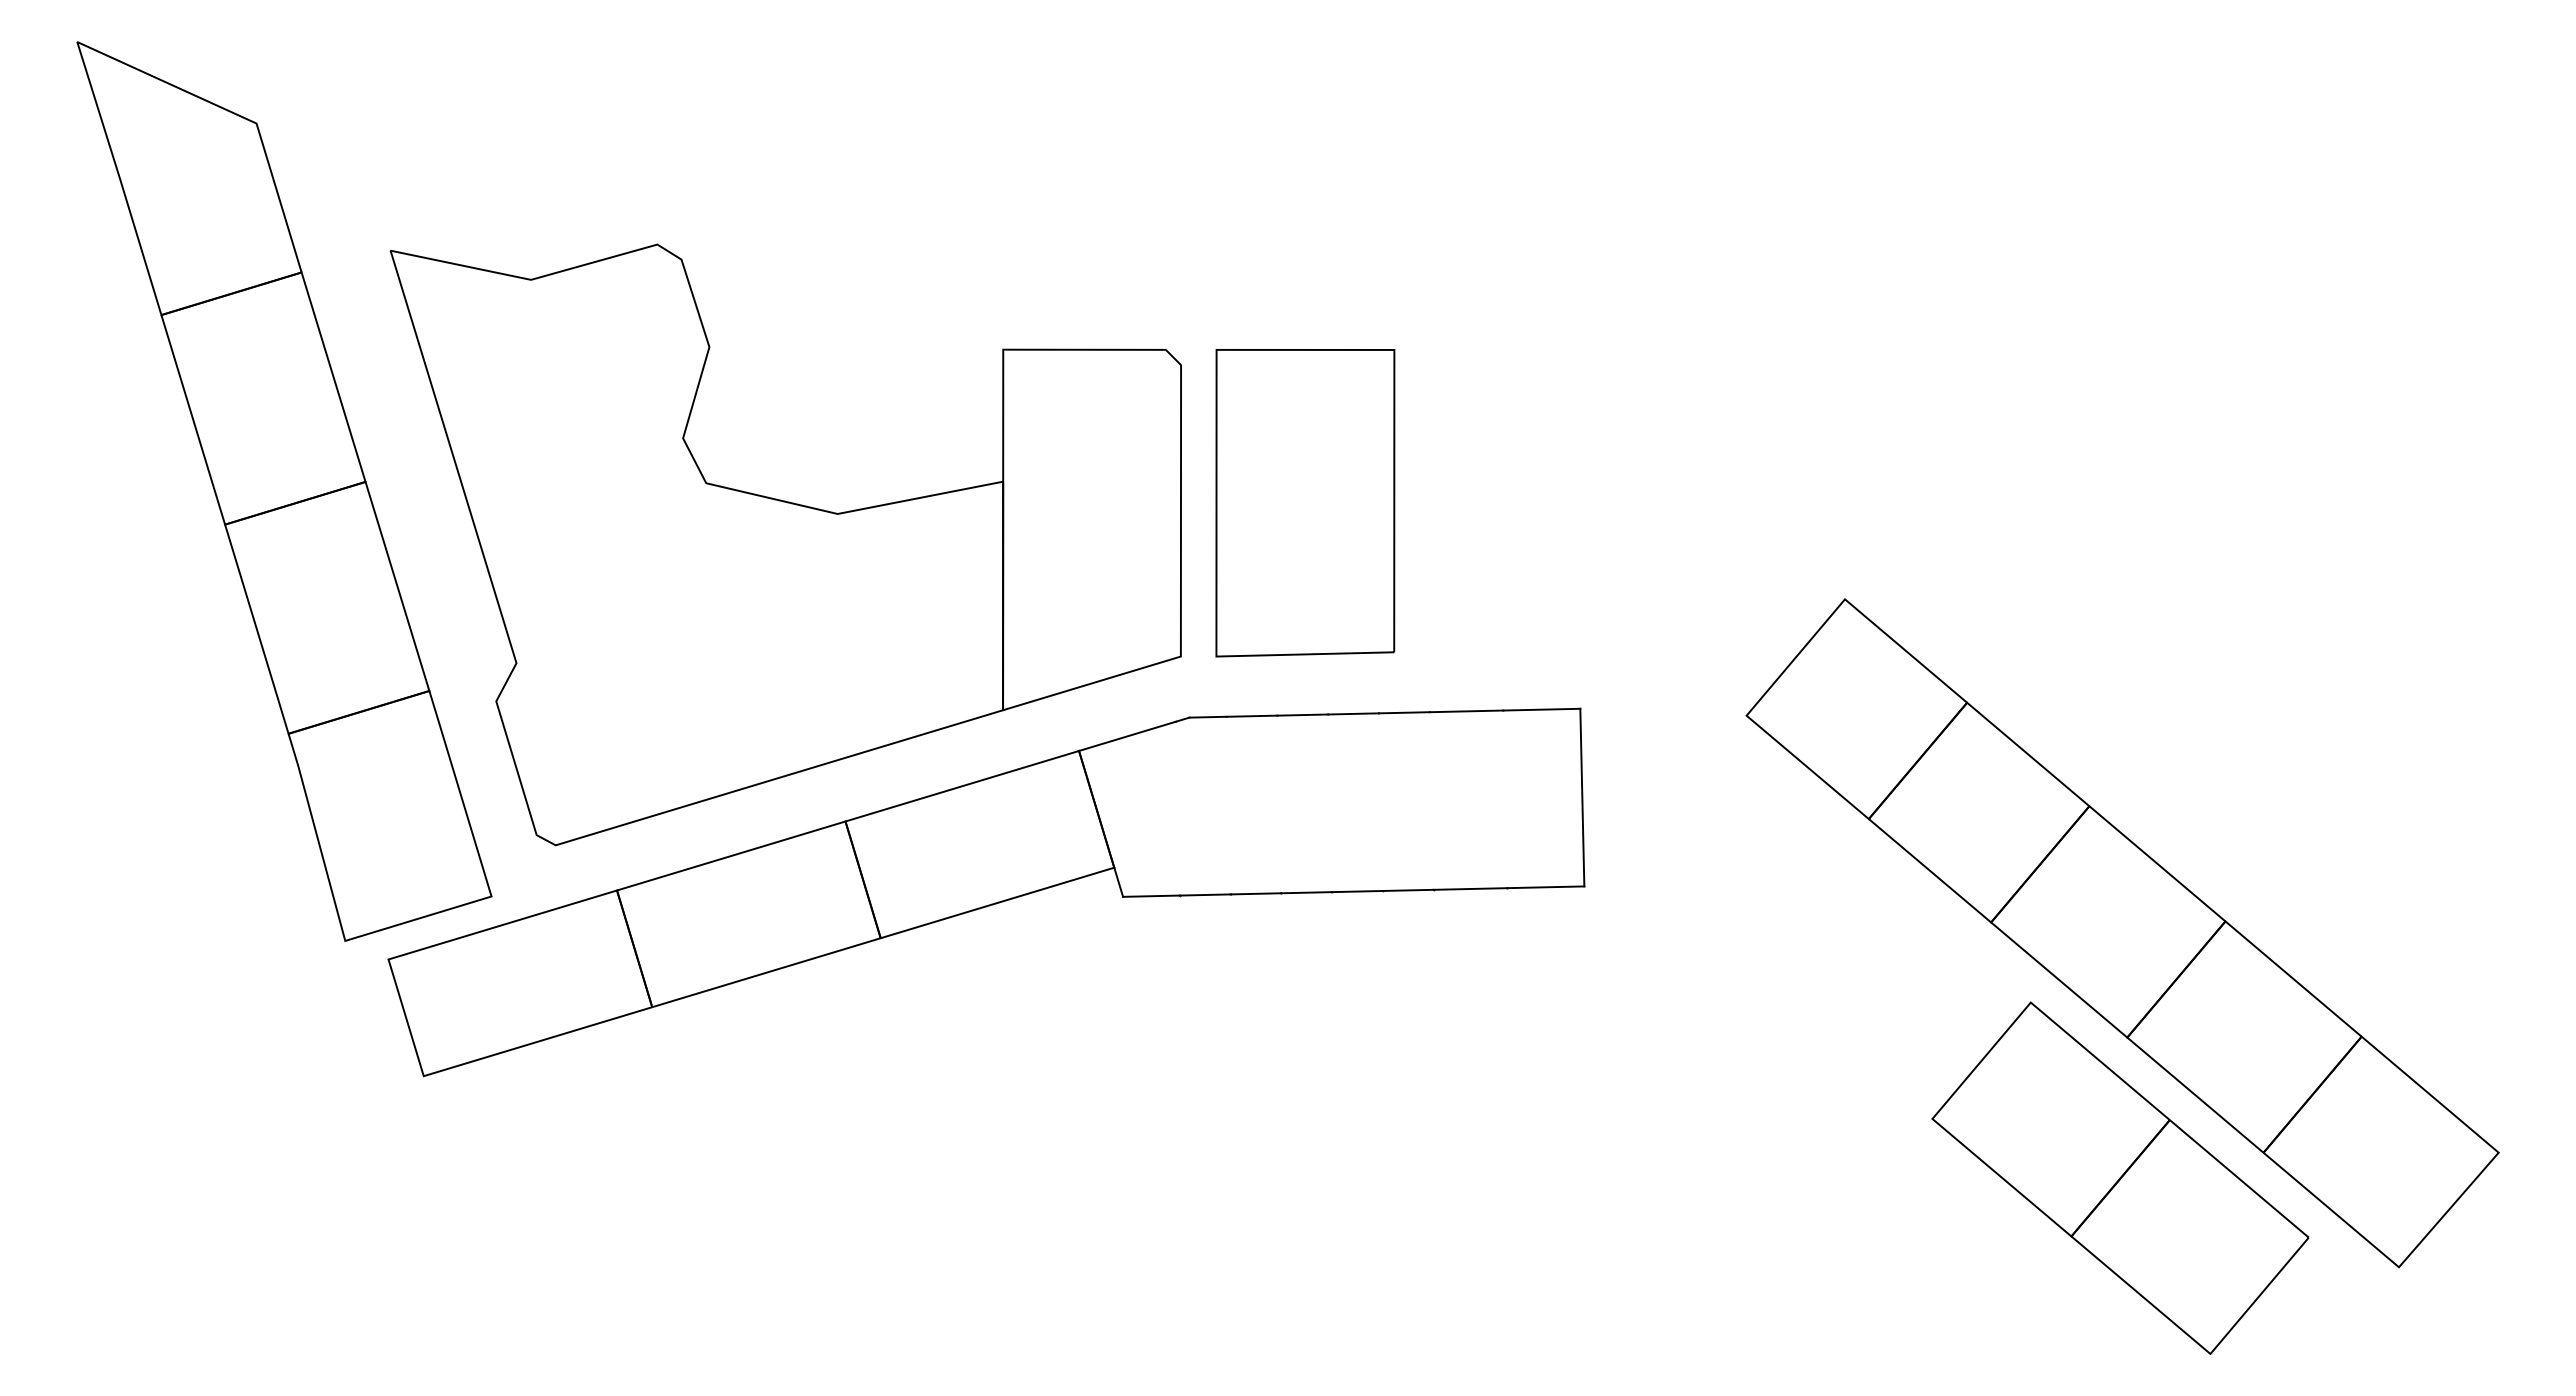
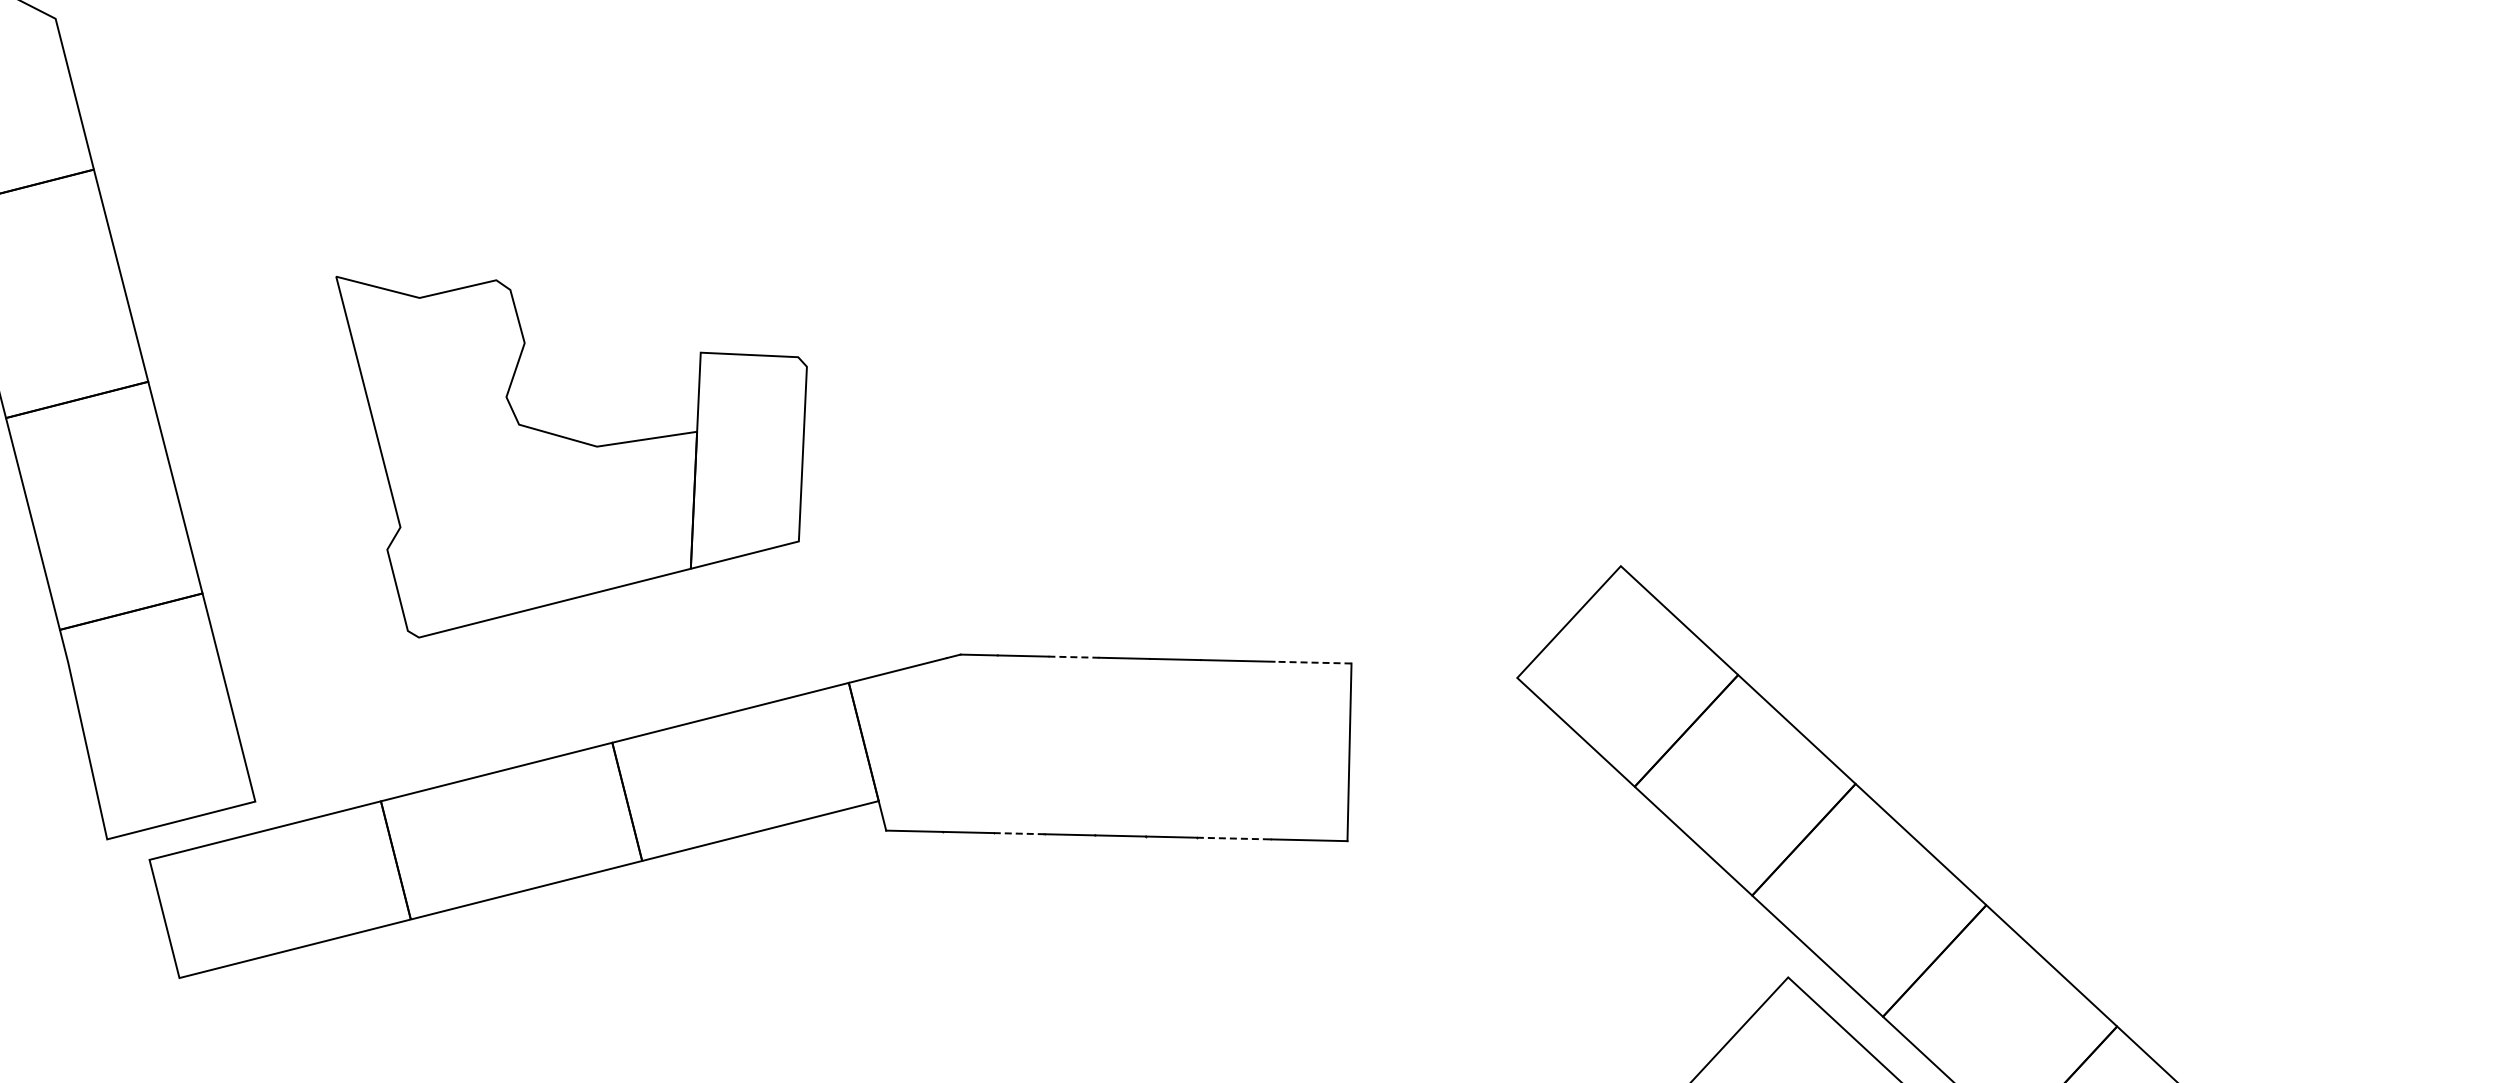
part: (1305, 503) -> (1086, 445), removed
part: (785, 544) -> (564, 463), size x0.6
line: (1541, 709) -> (1312, 662), solid -> dashed
line: (1302, 715) -> (1073, 657), solid -> dashed
line: (1470, 888) -> (1233, 838), solid -> dashed
line: (1256, 893) -> (1019, 833), solid -> dashed

